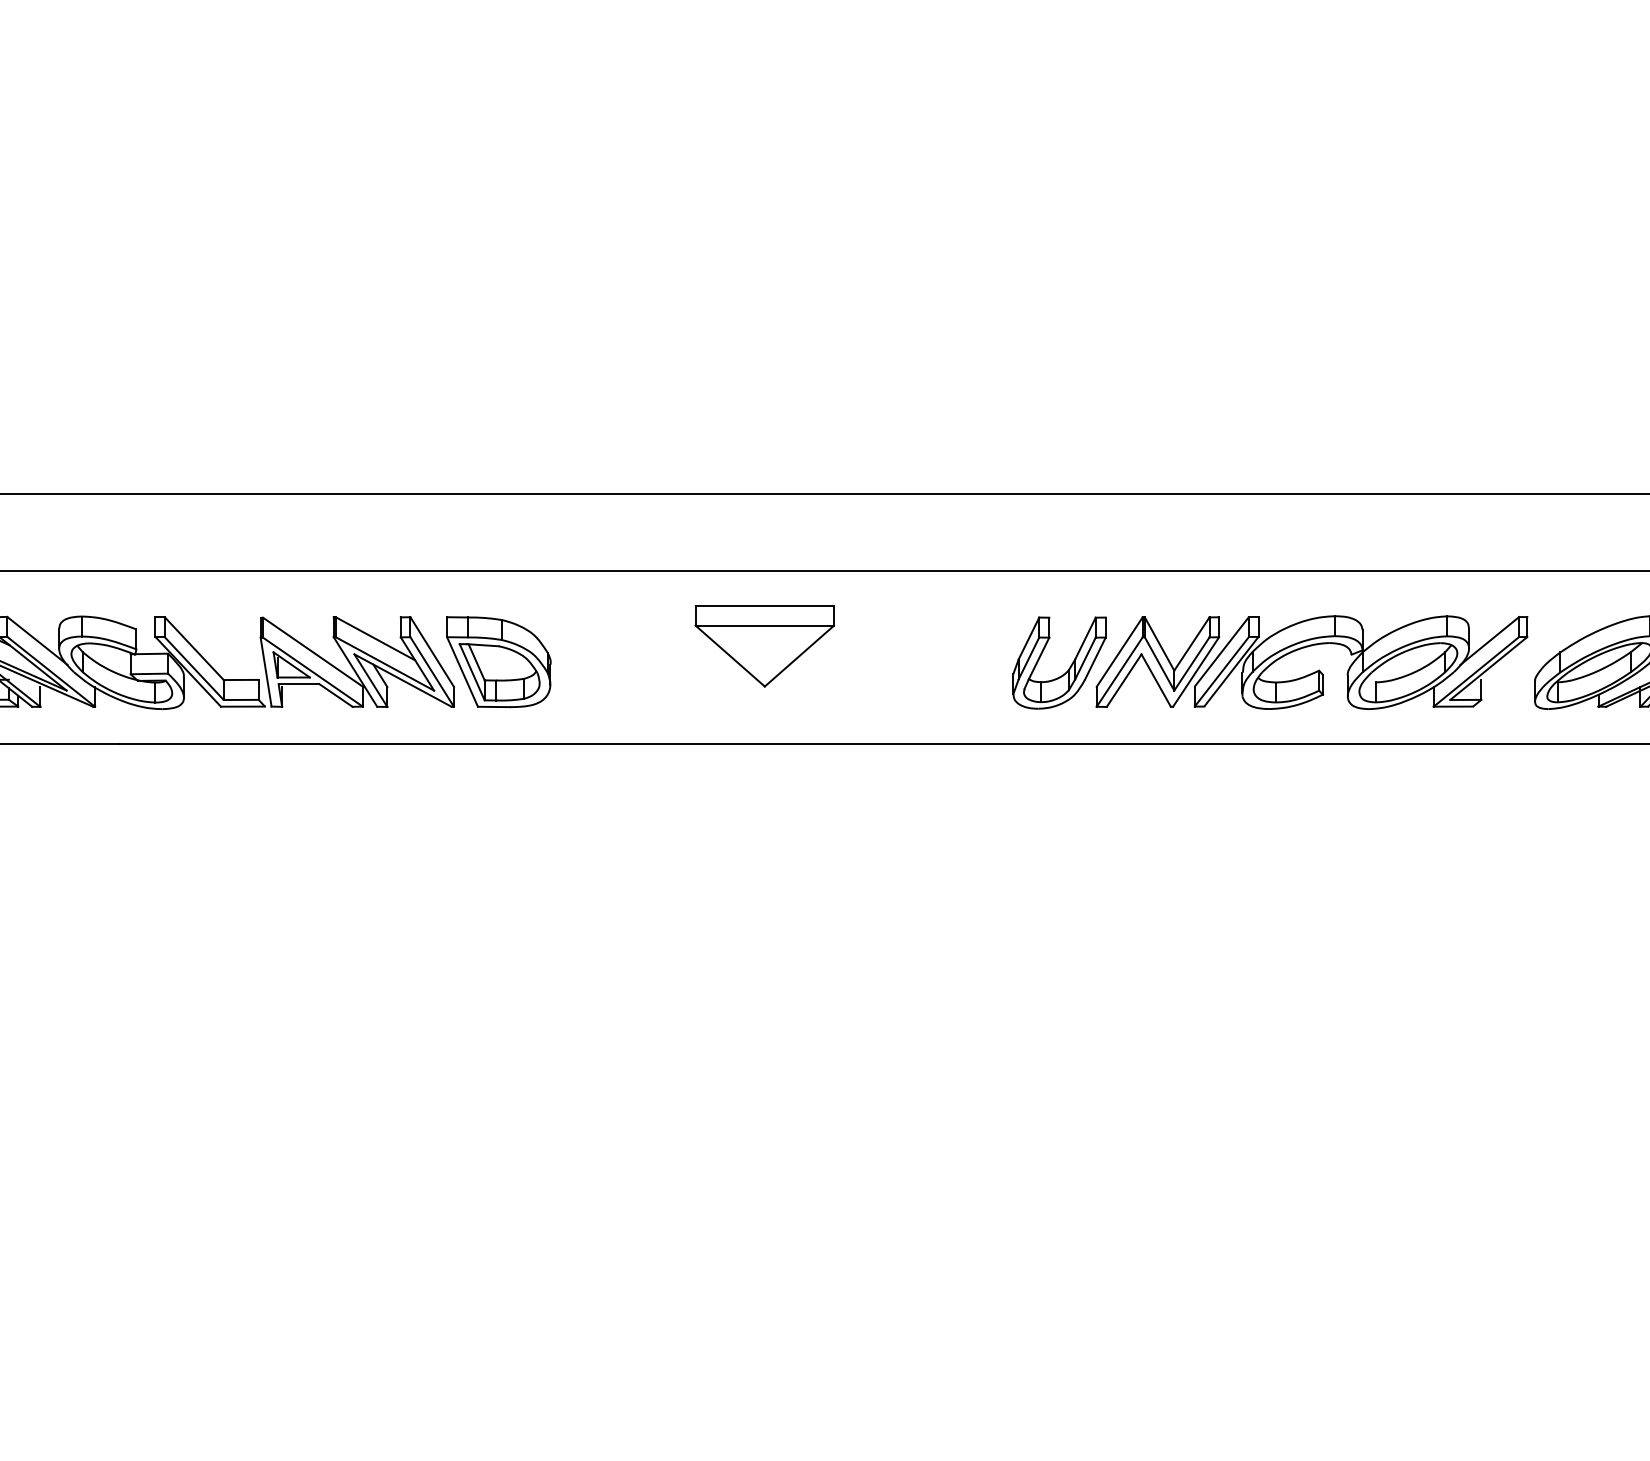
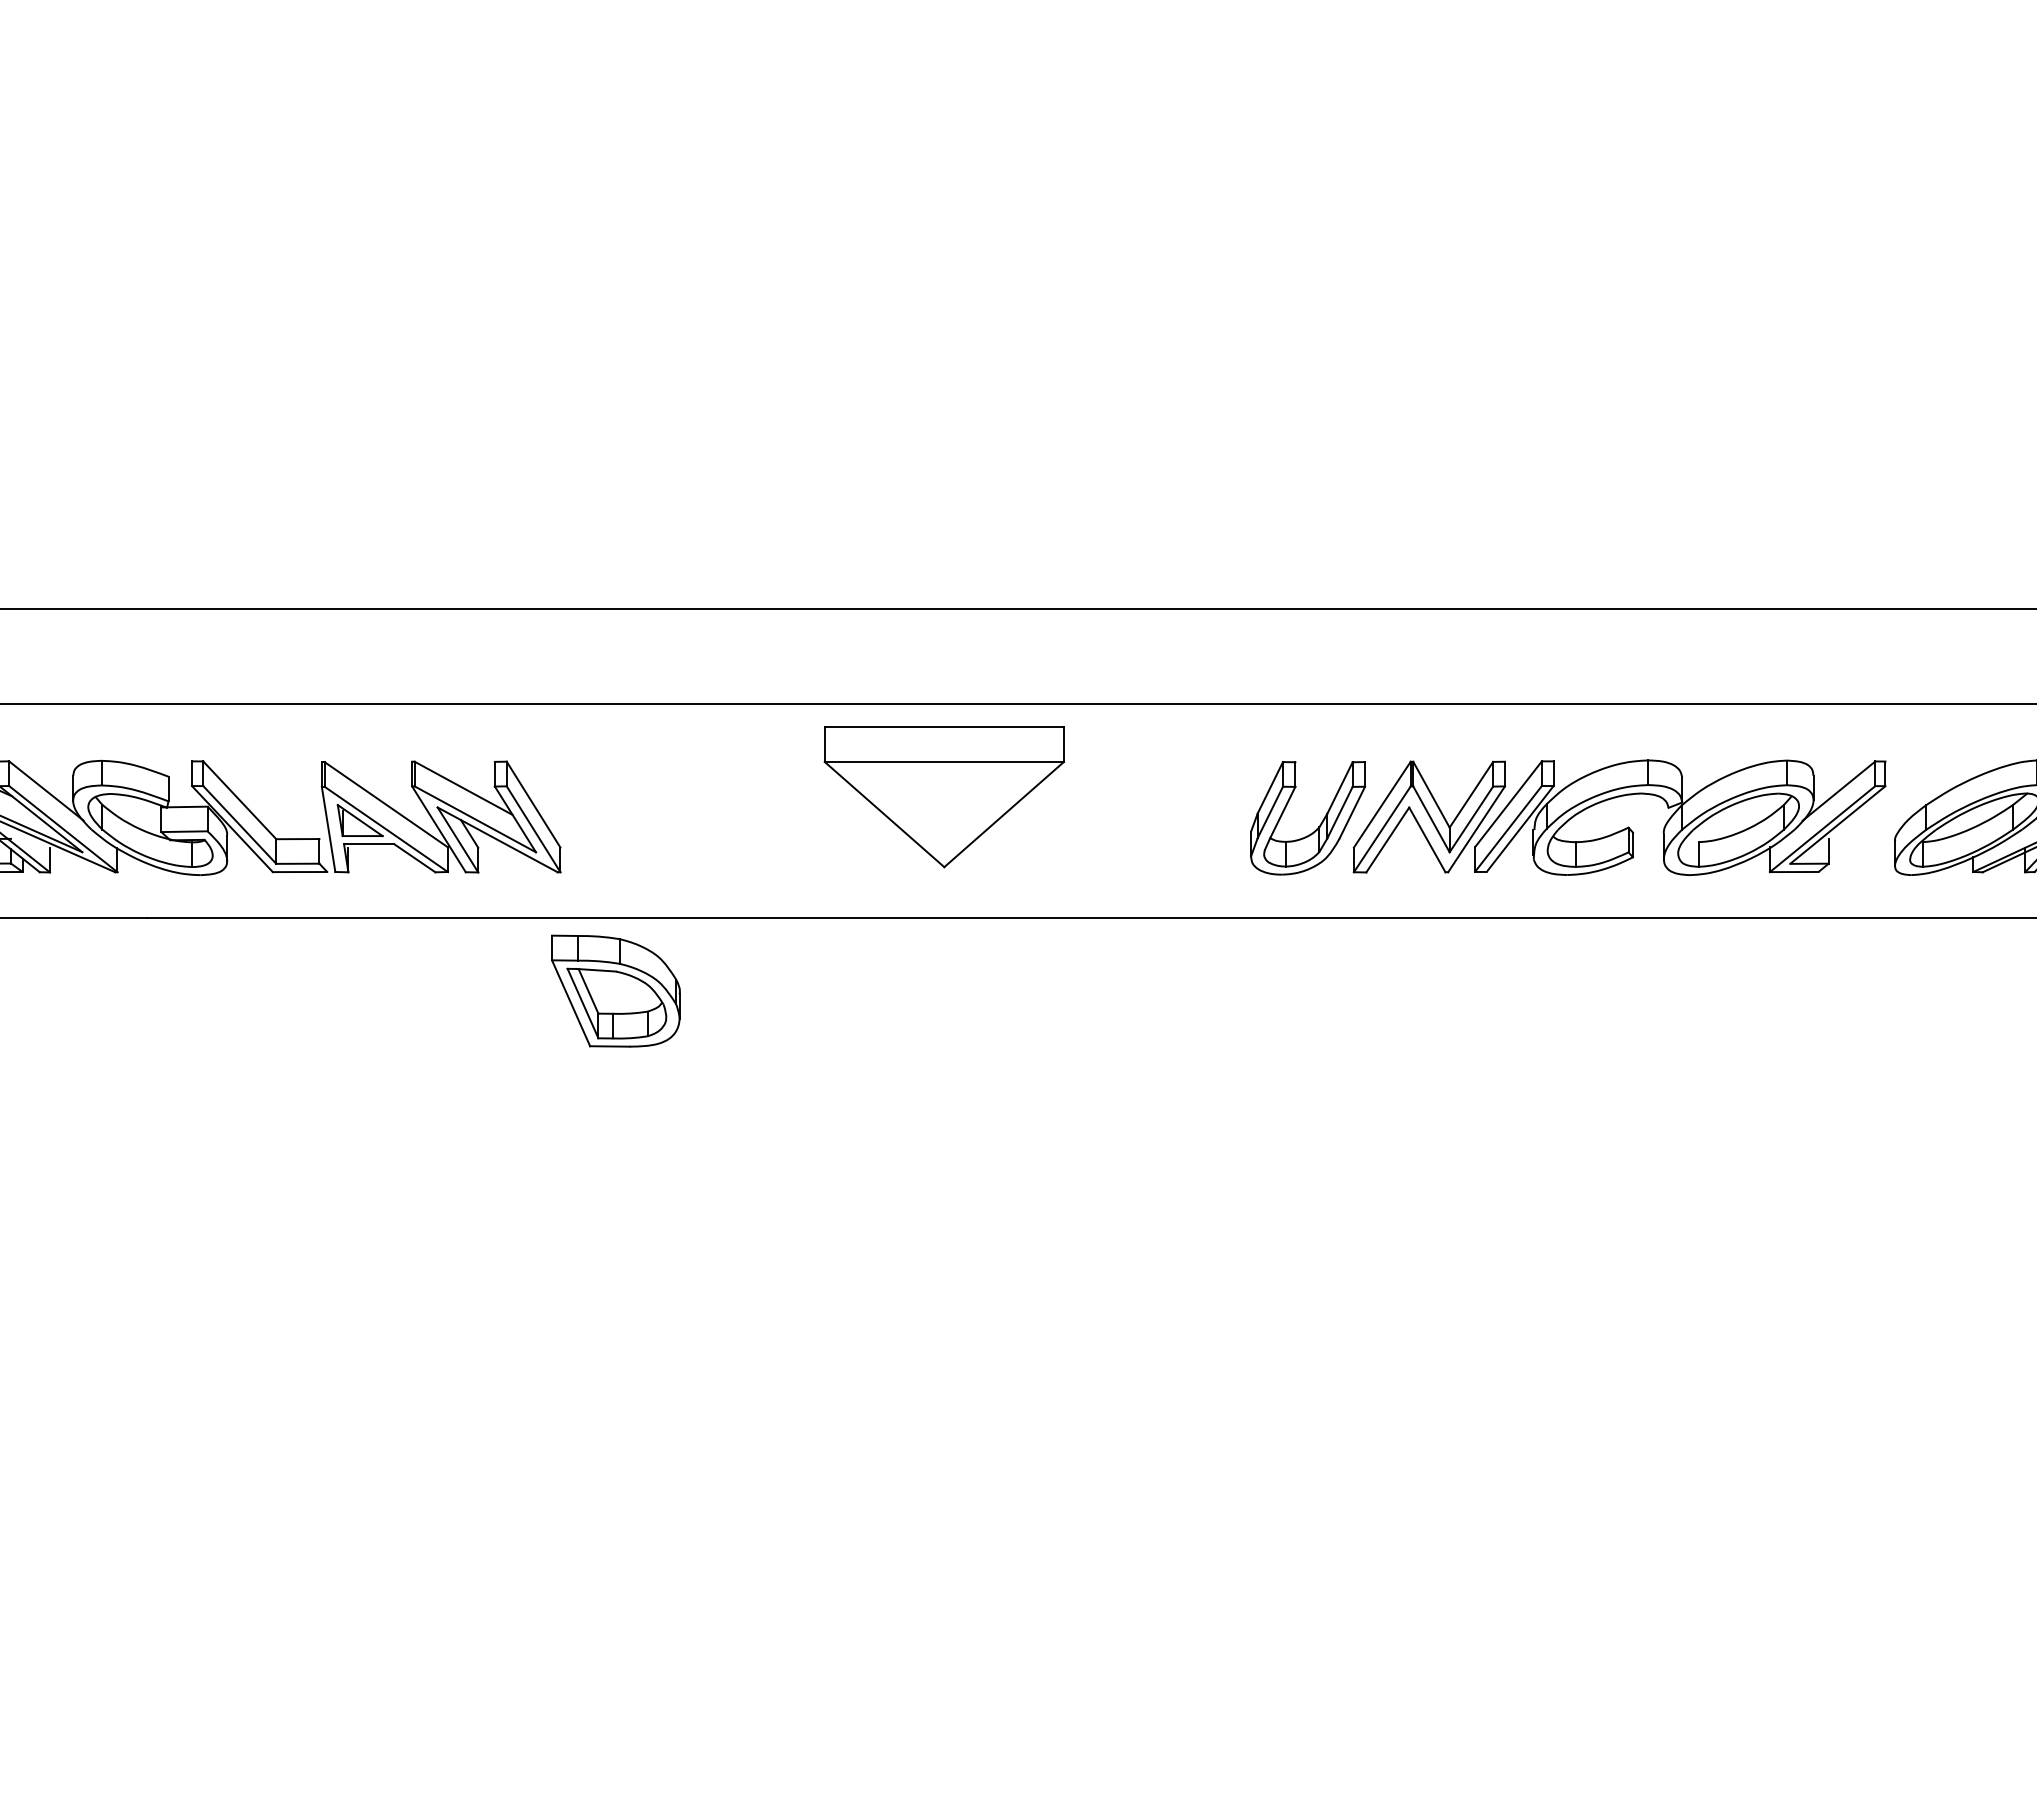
part: (764, 646) -> (943, 797), size x1.4
part: (498, 661) -> (615, 990), moved

